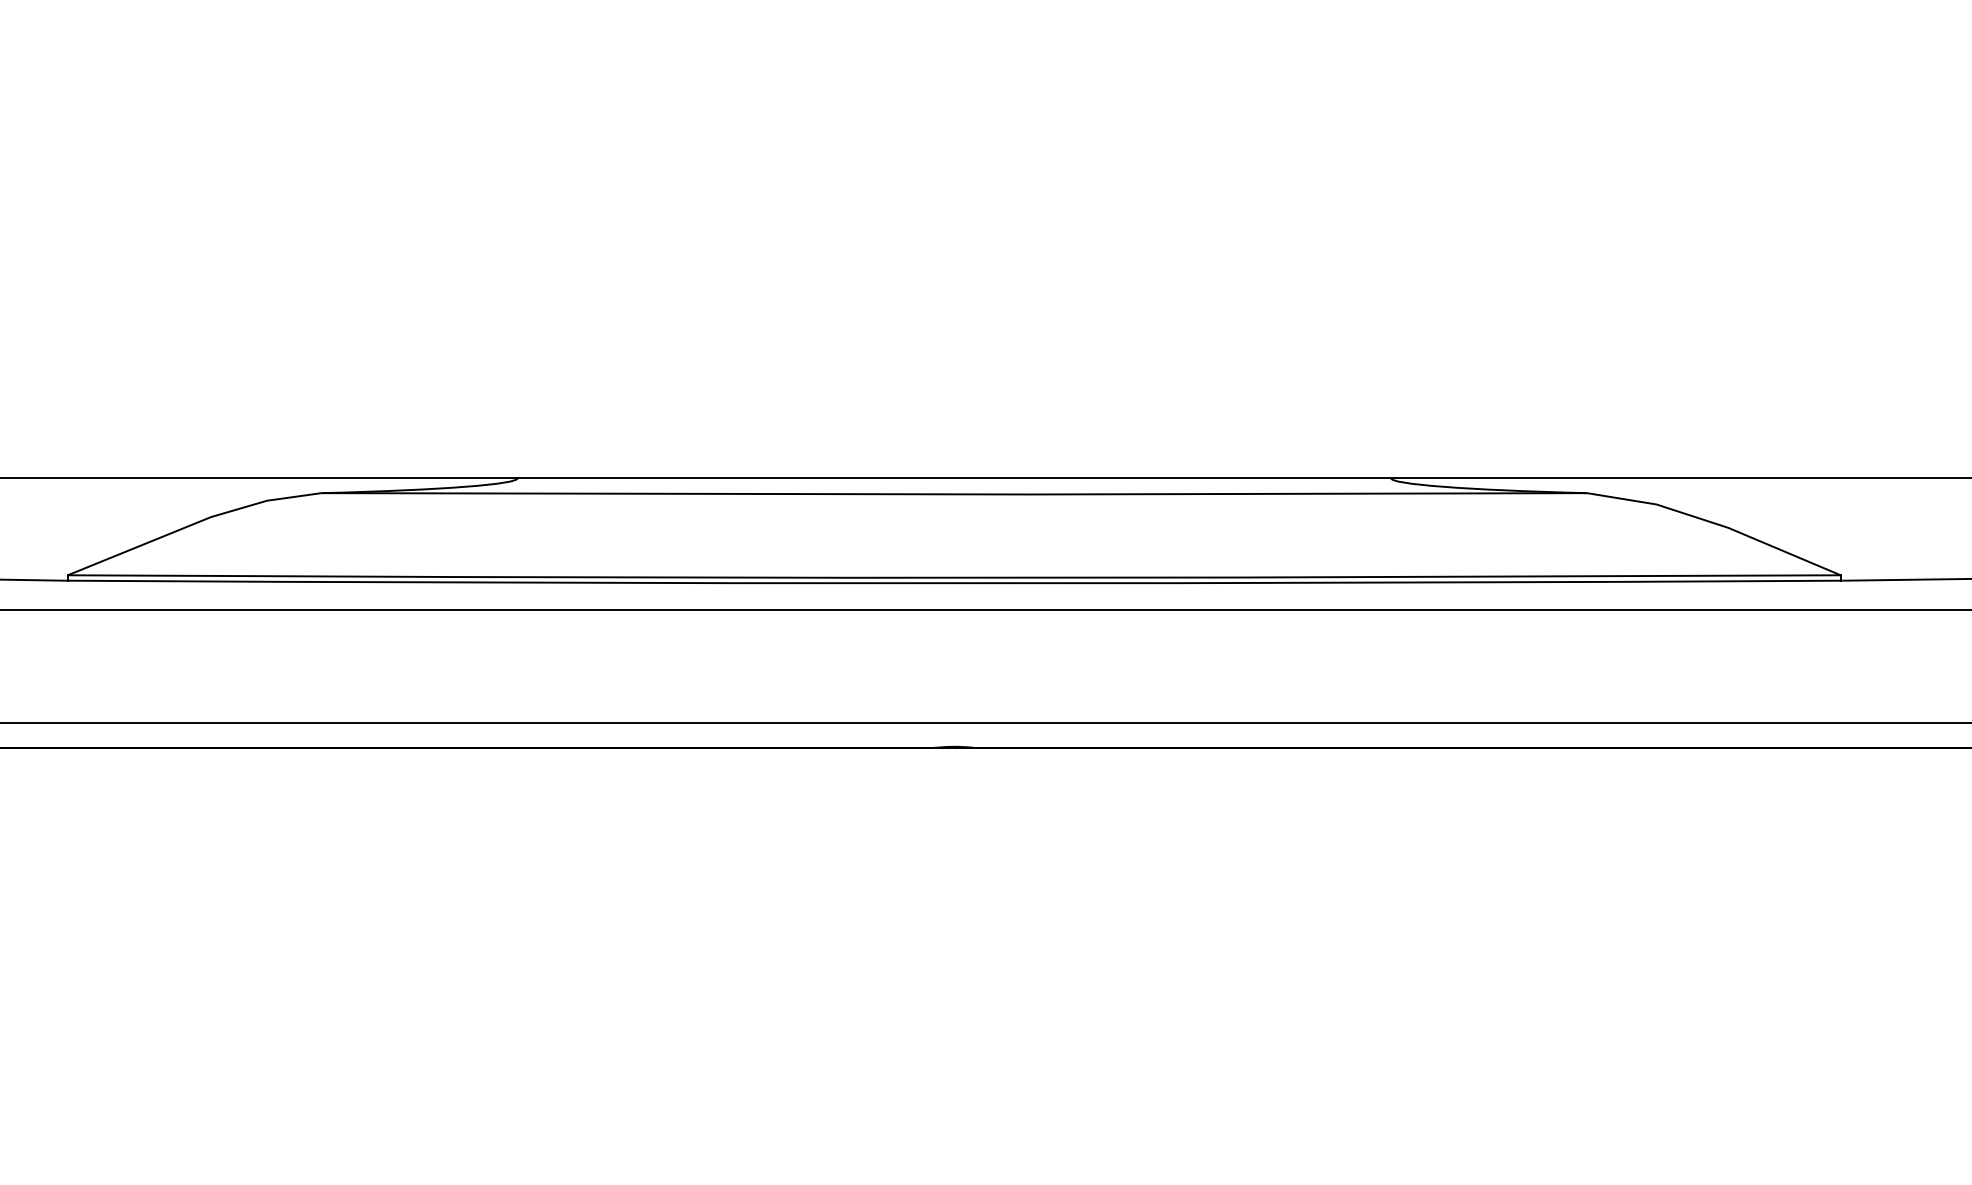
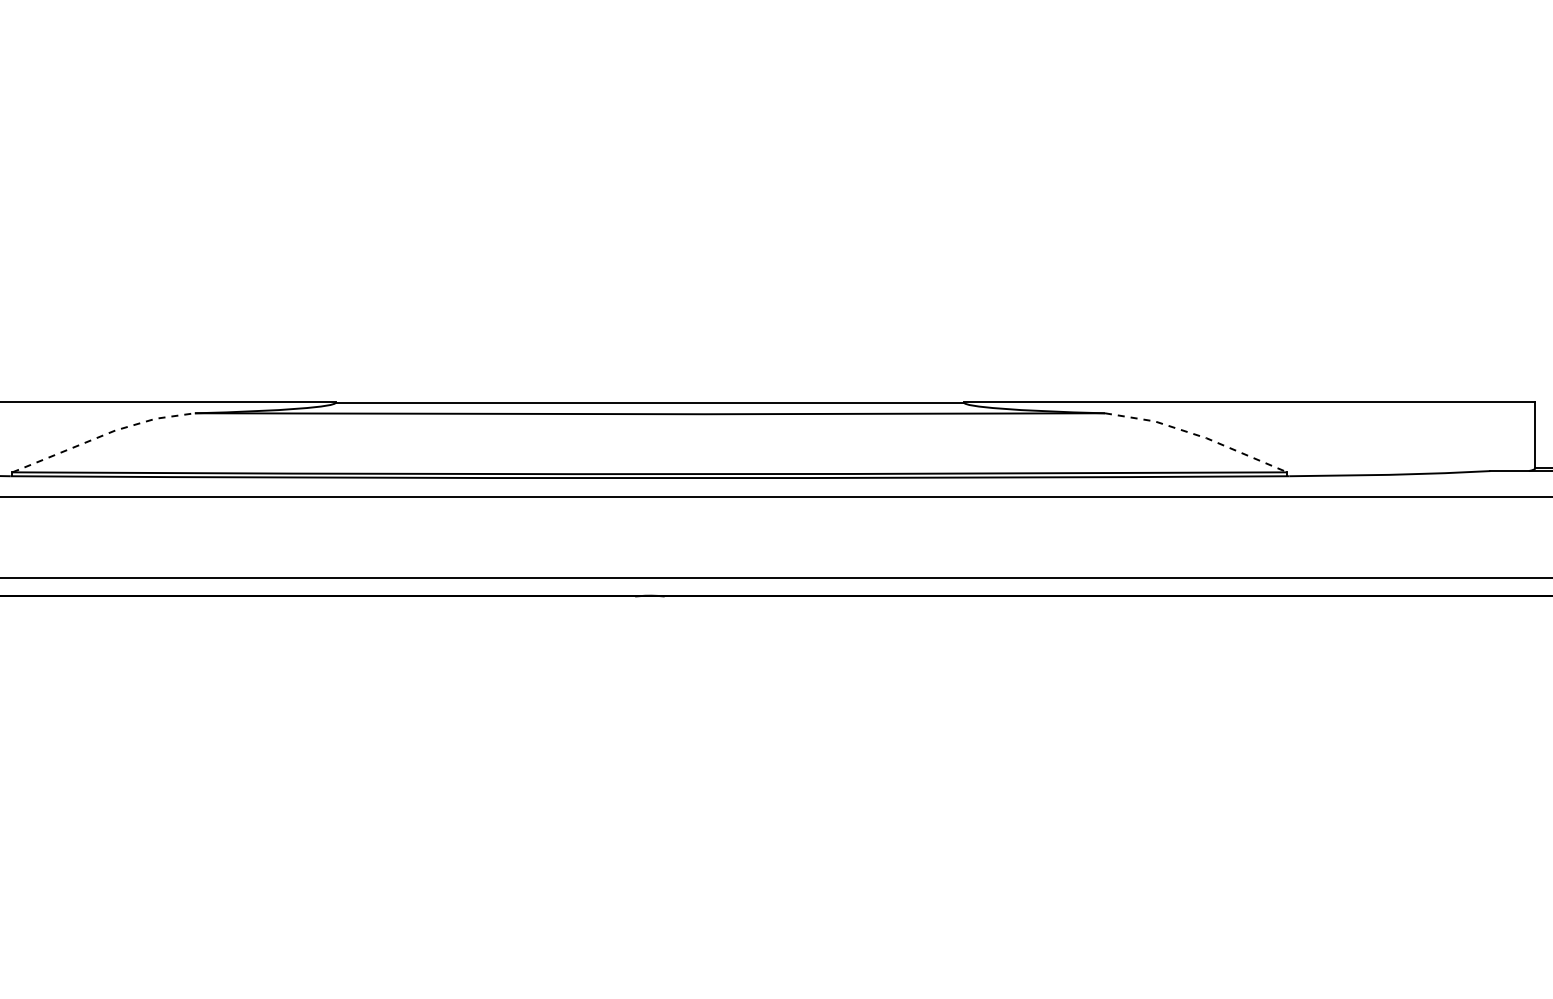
line: (193, 524) -> (102, 435), solid -> dashed
line: (1717, 524) -> (1198, 435), solid -> dashed

